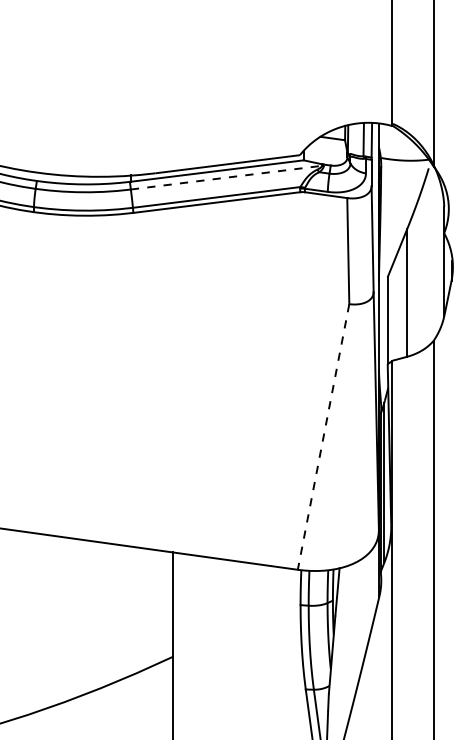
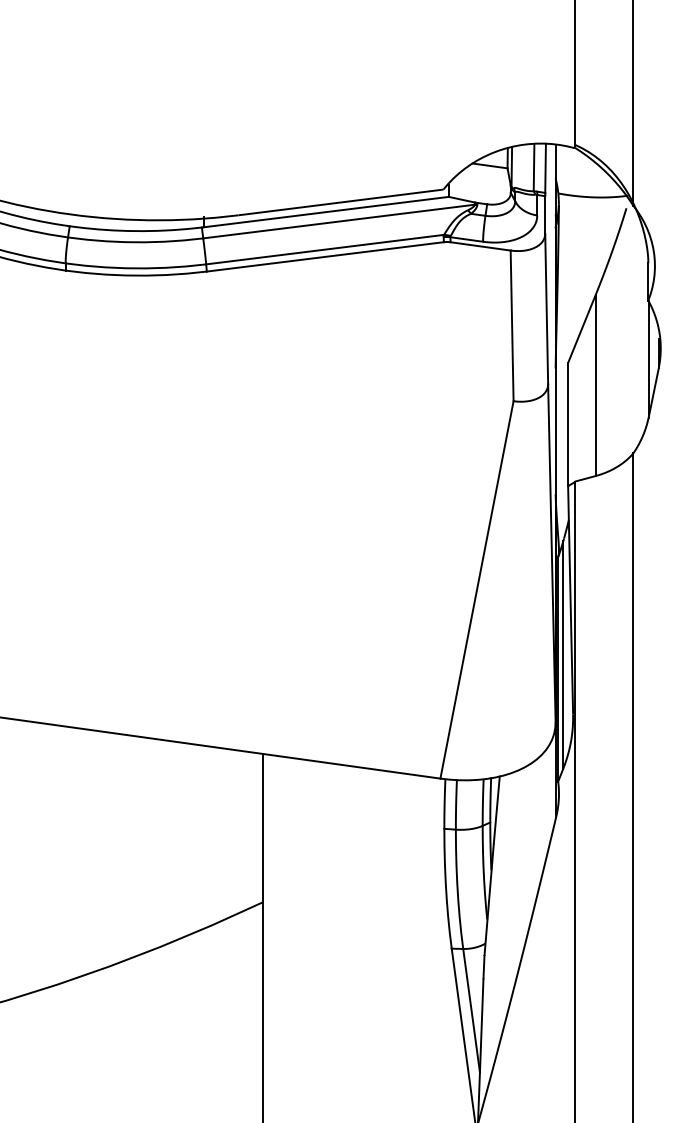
line: (226, 177) -> (339, 221), dashed -> solid
line: (323, 437) -> (476, 590), dashed -> solid

